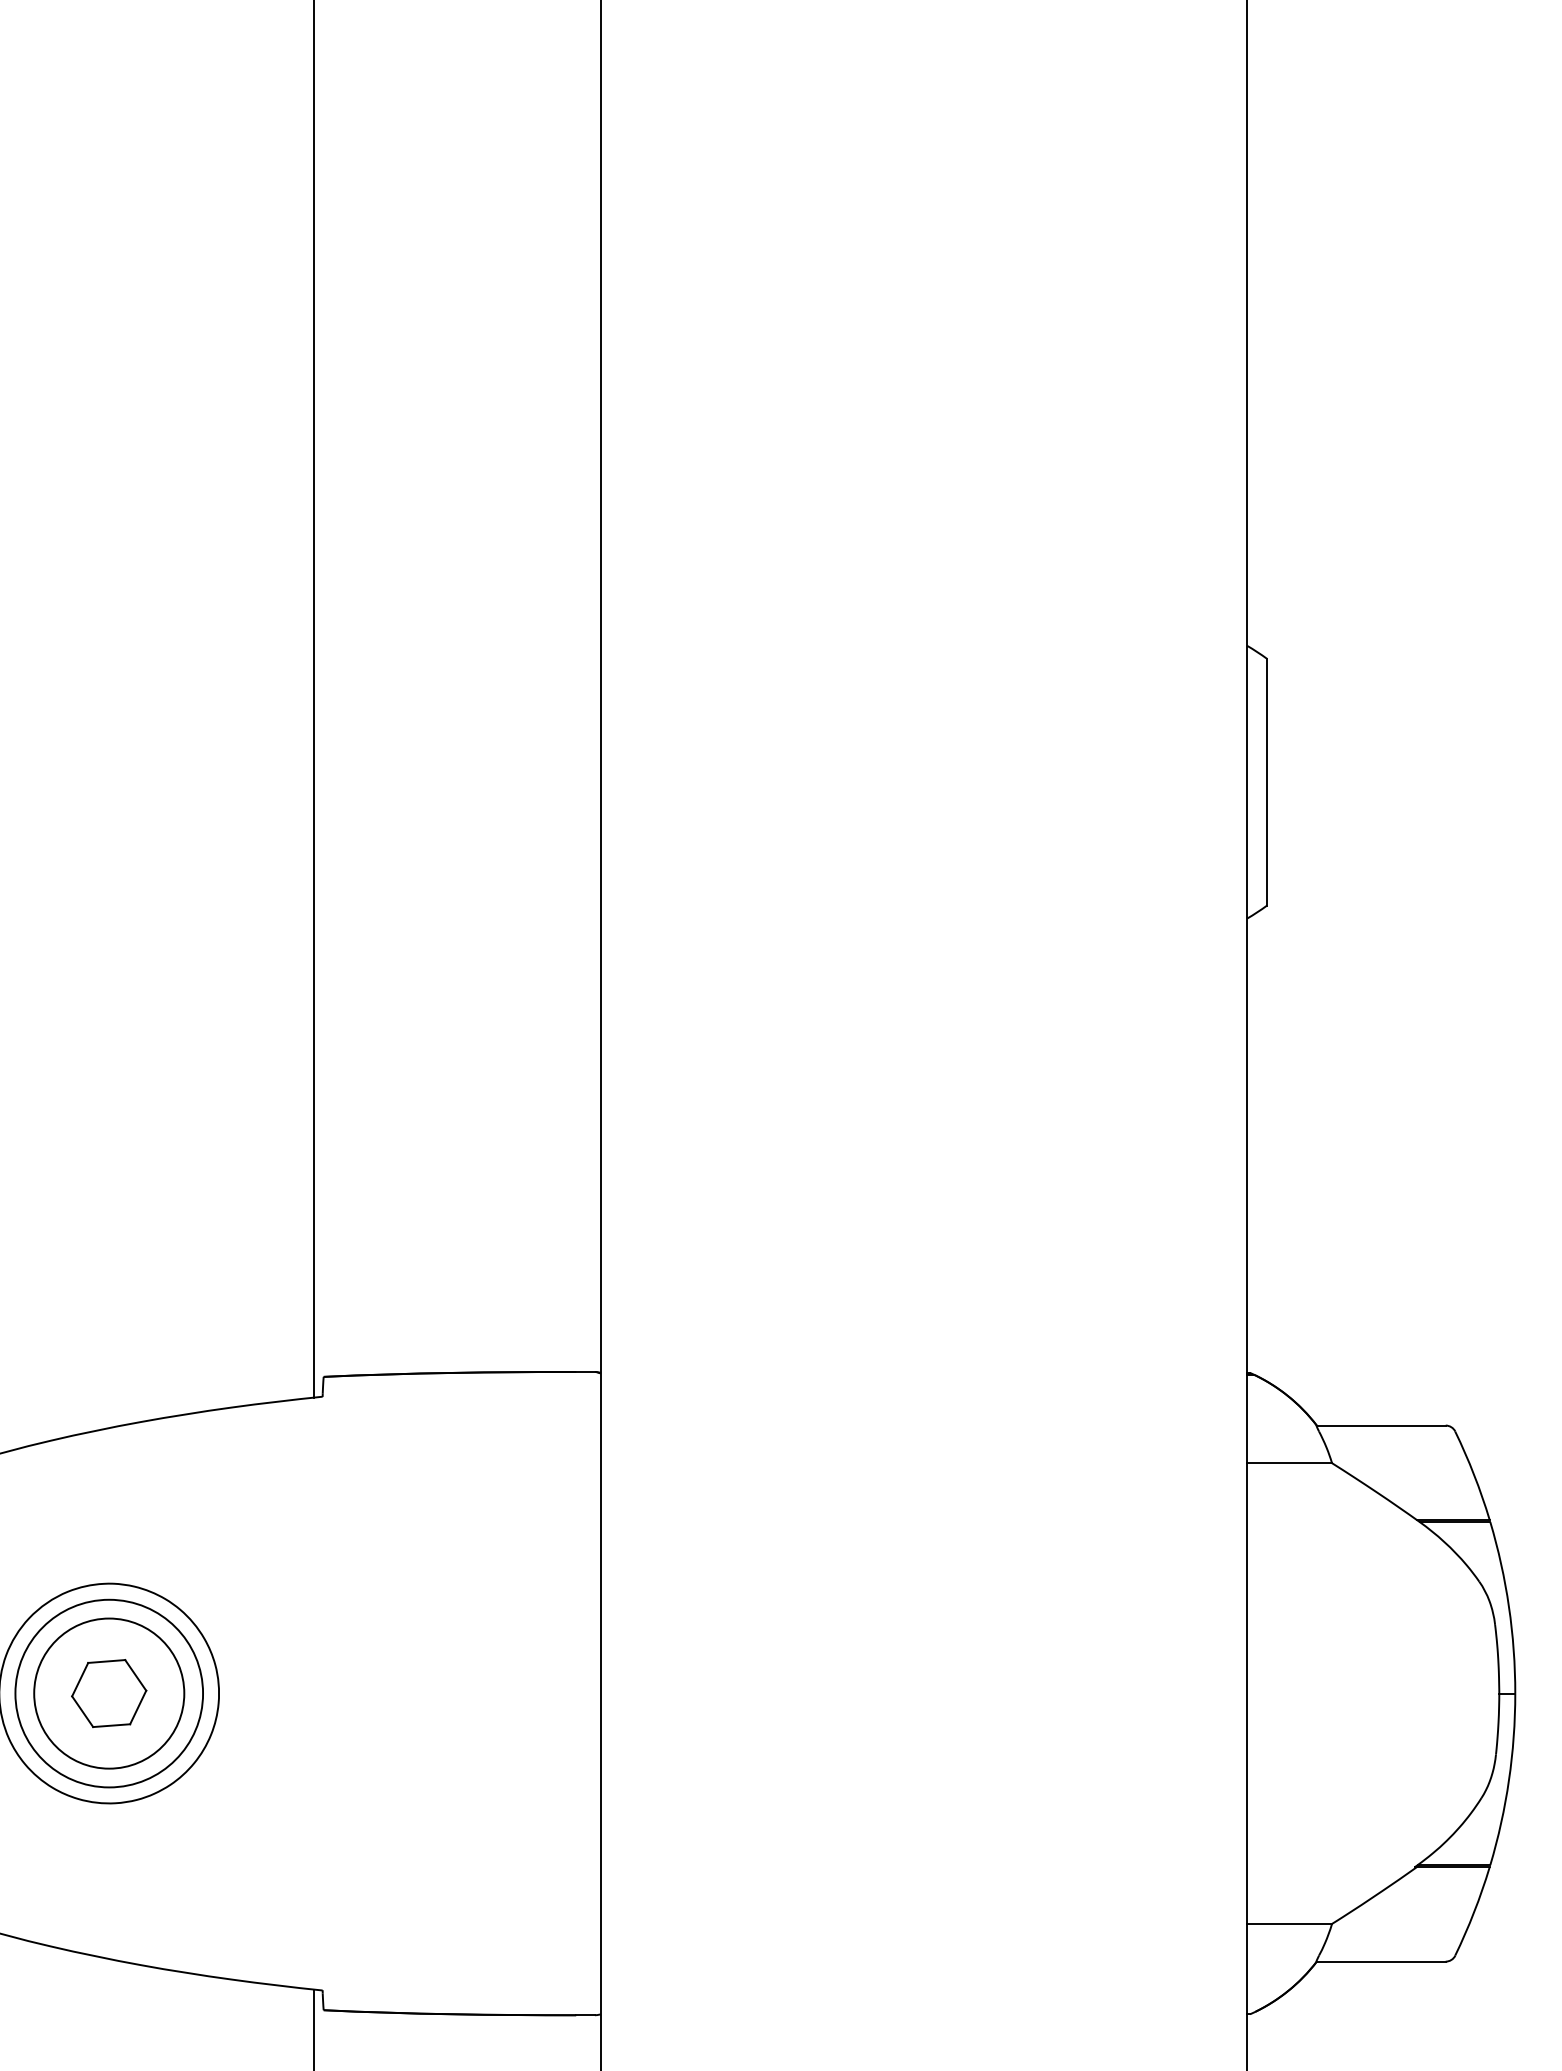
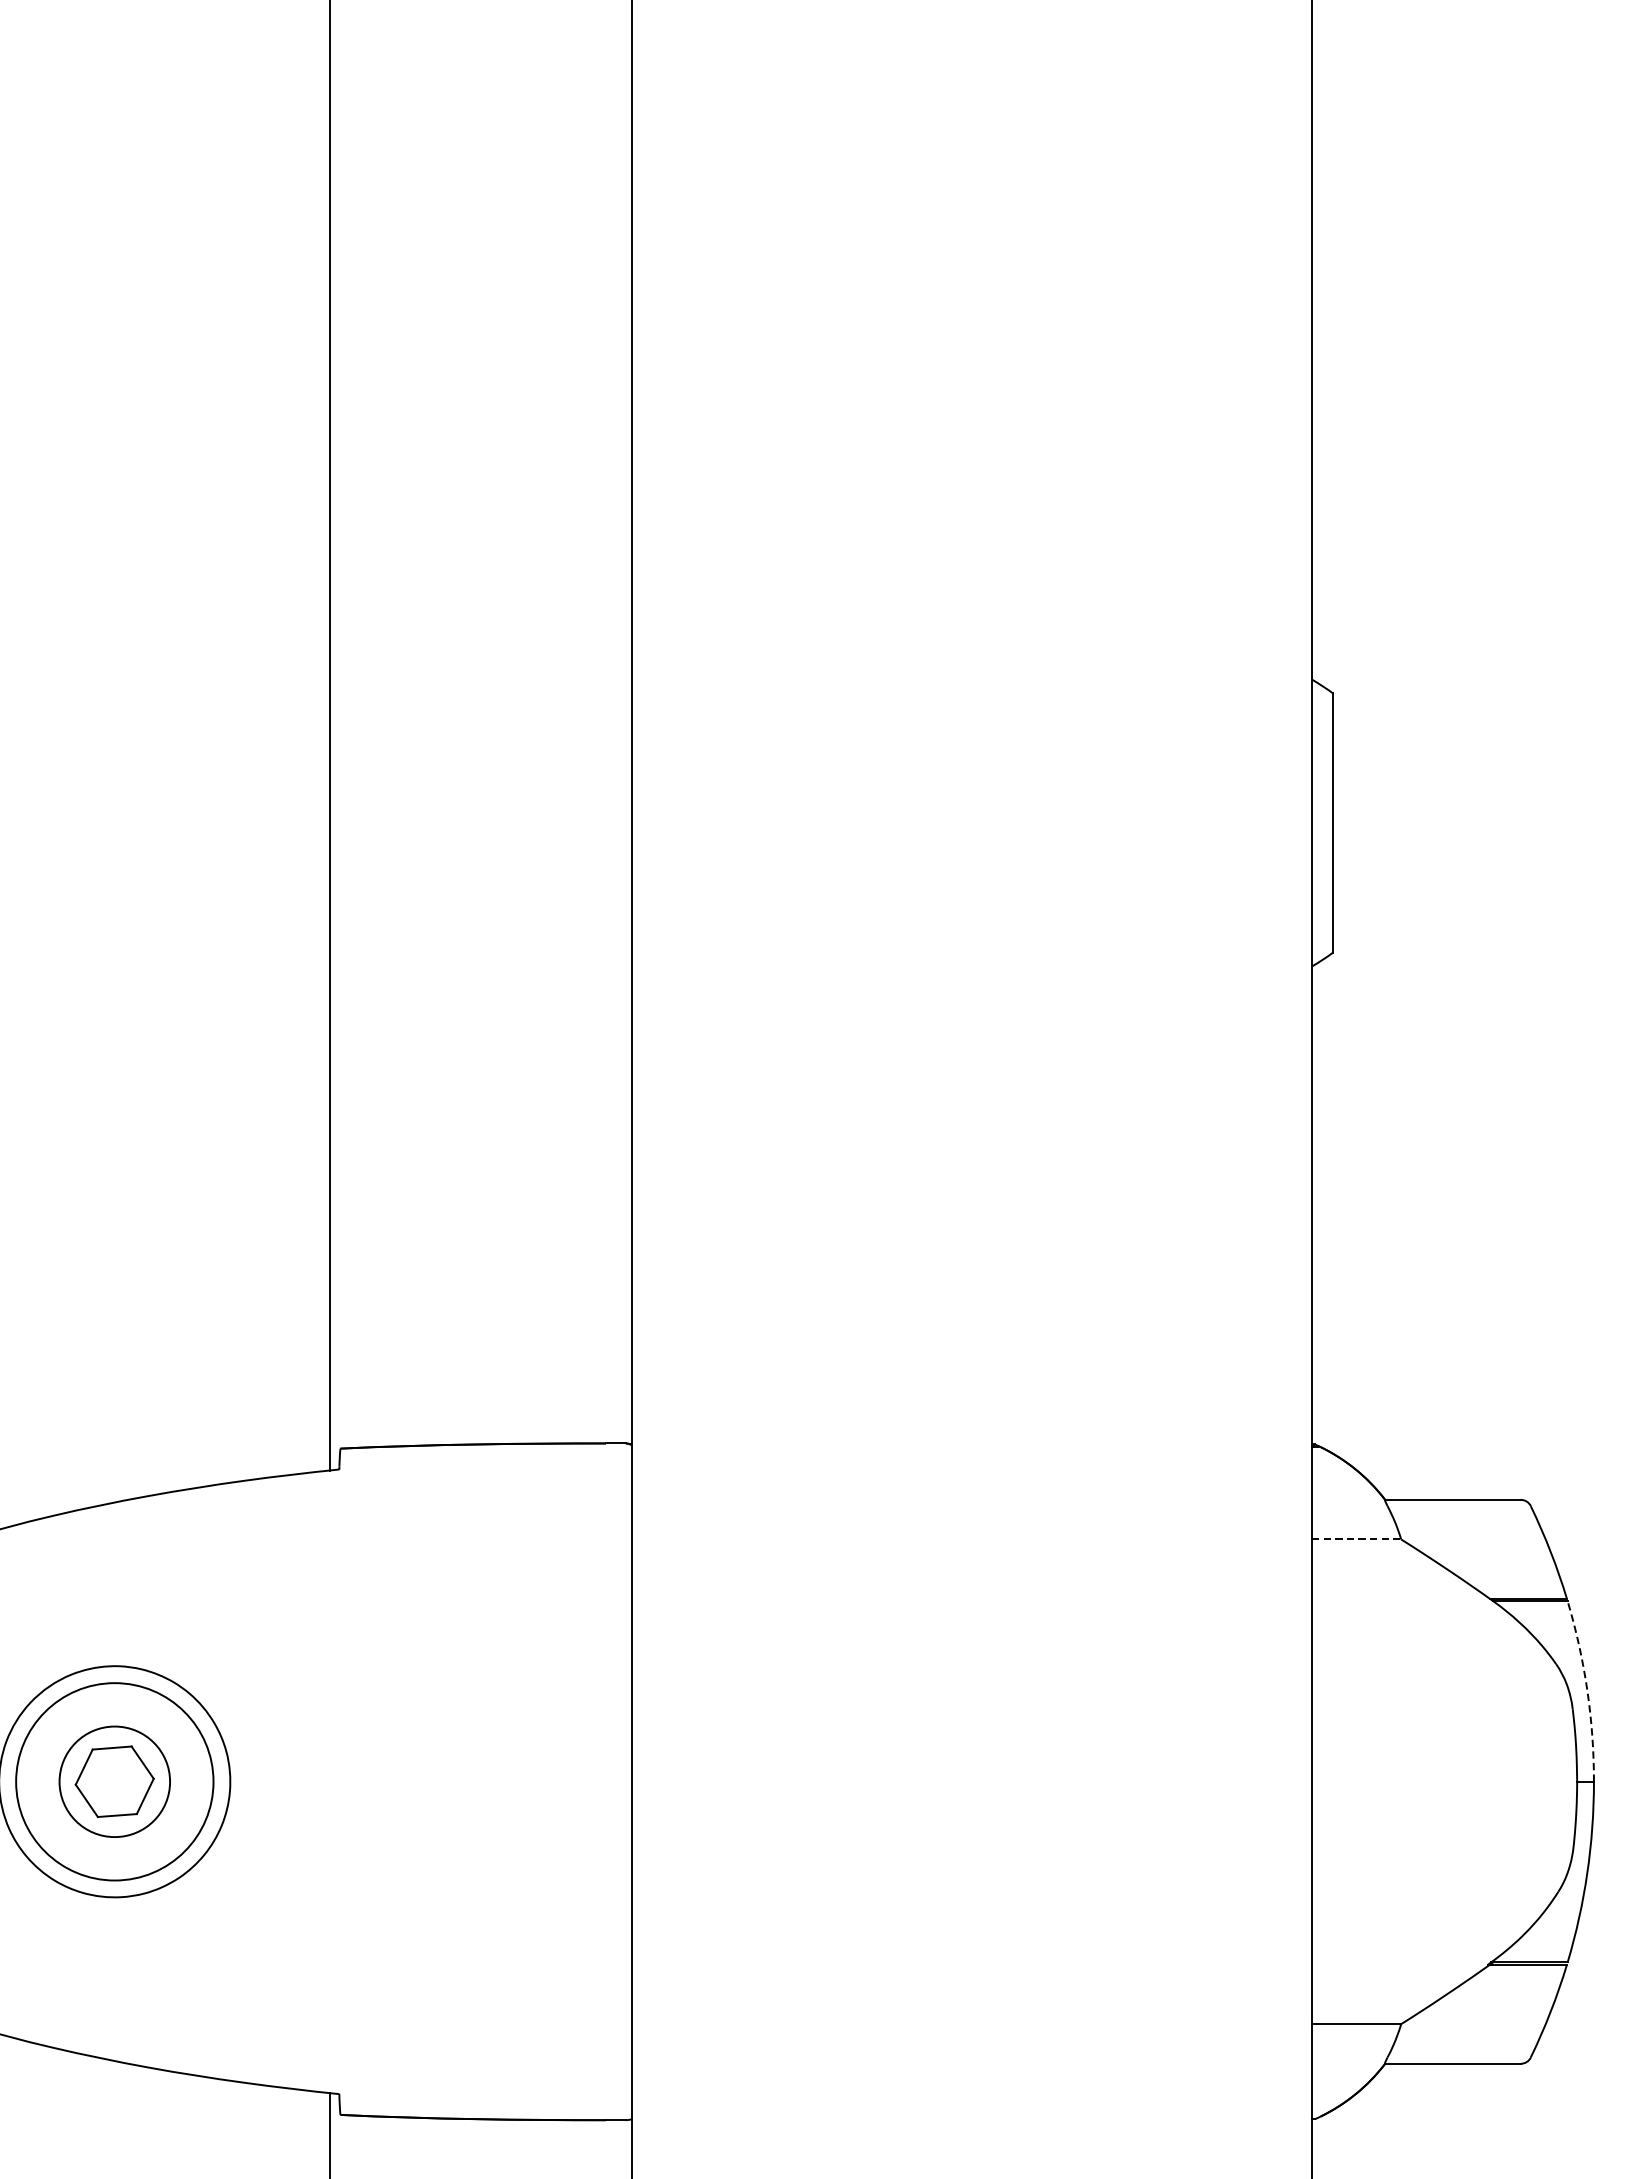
line: (1290, 1463) -> (1357, 1539), solid -> dashed
arc: (1509, 1606) -> (1587, 1690), solid -> dashed
circle: (109, 1693) -> (115, 1781), size x0.7

